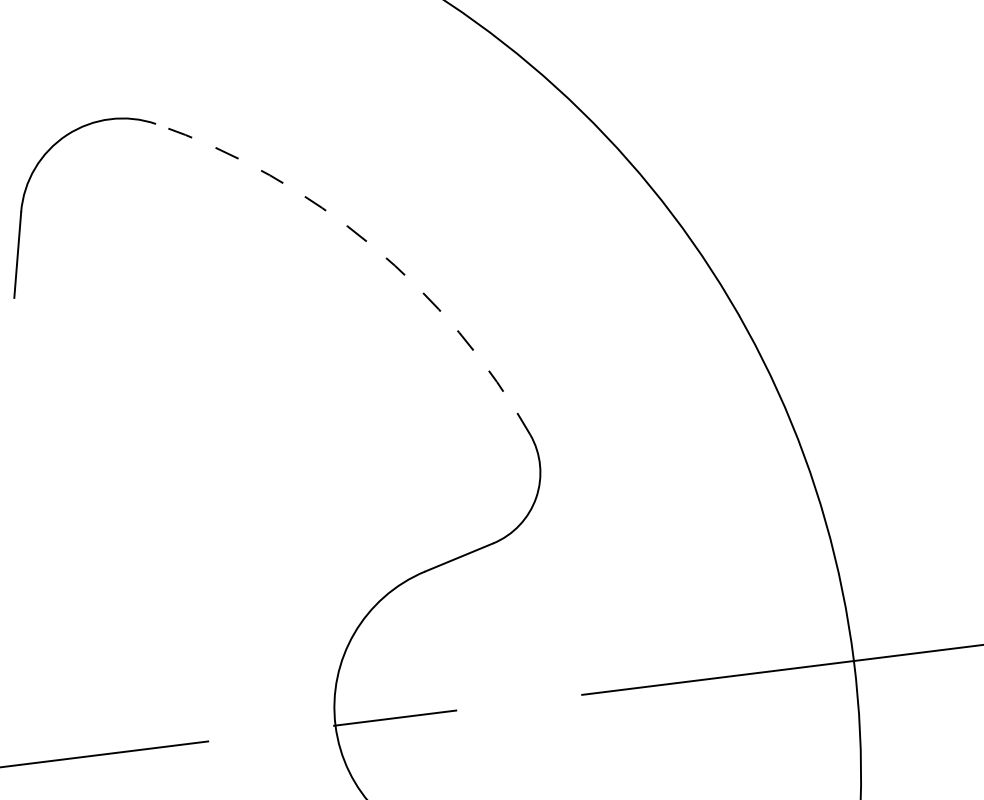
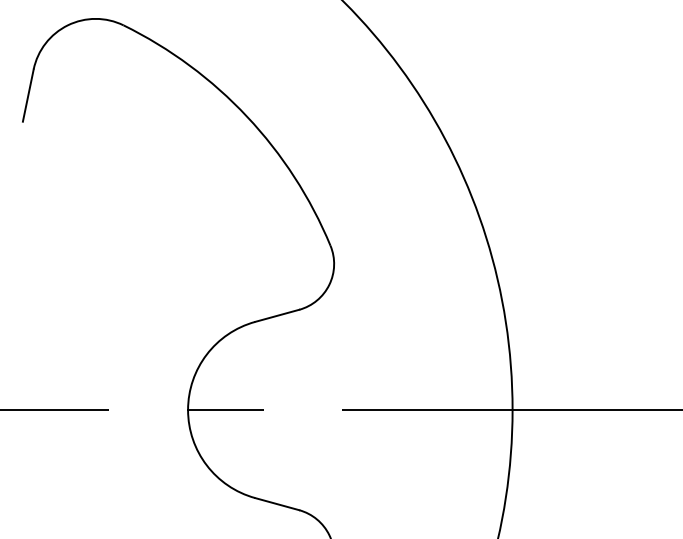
arc: (372, 244) -> (247, 116), dashed -> solid

